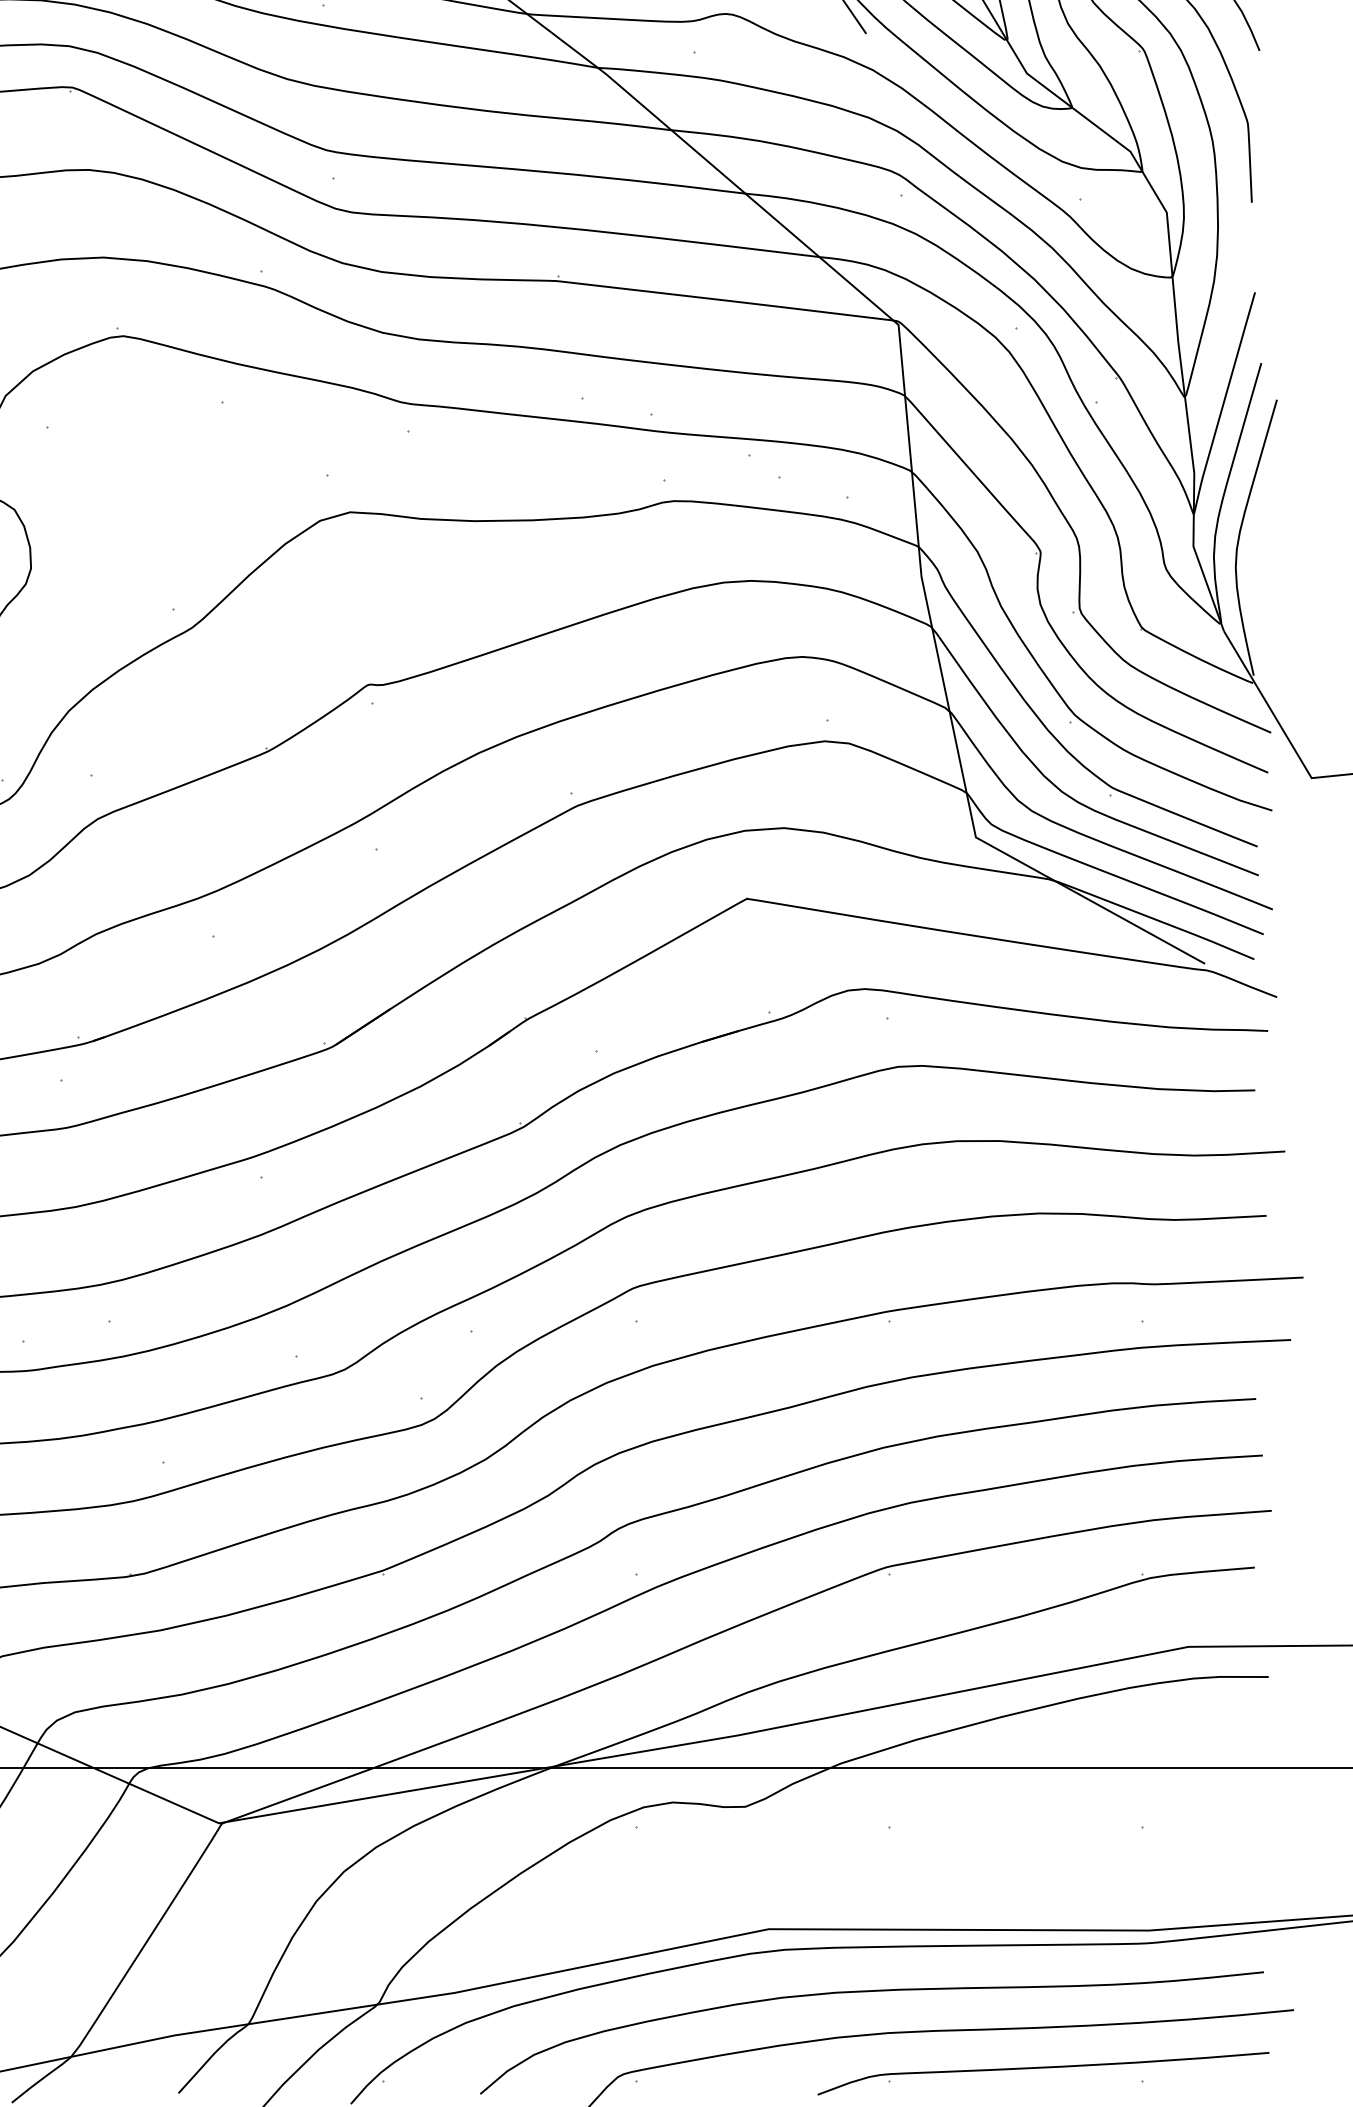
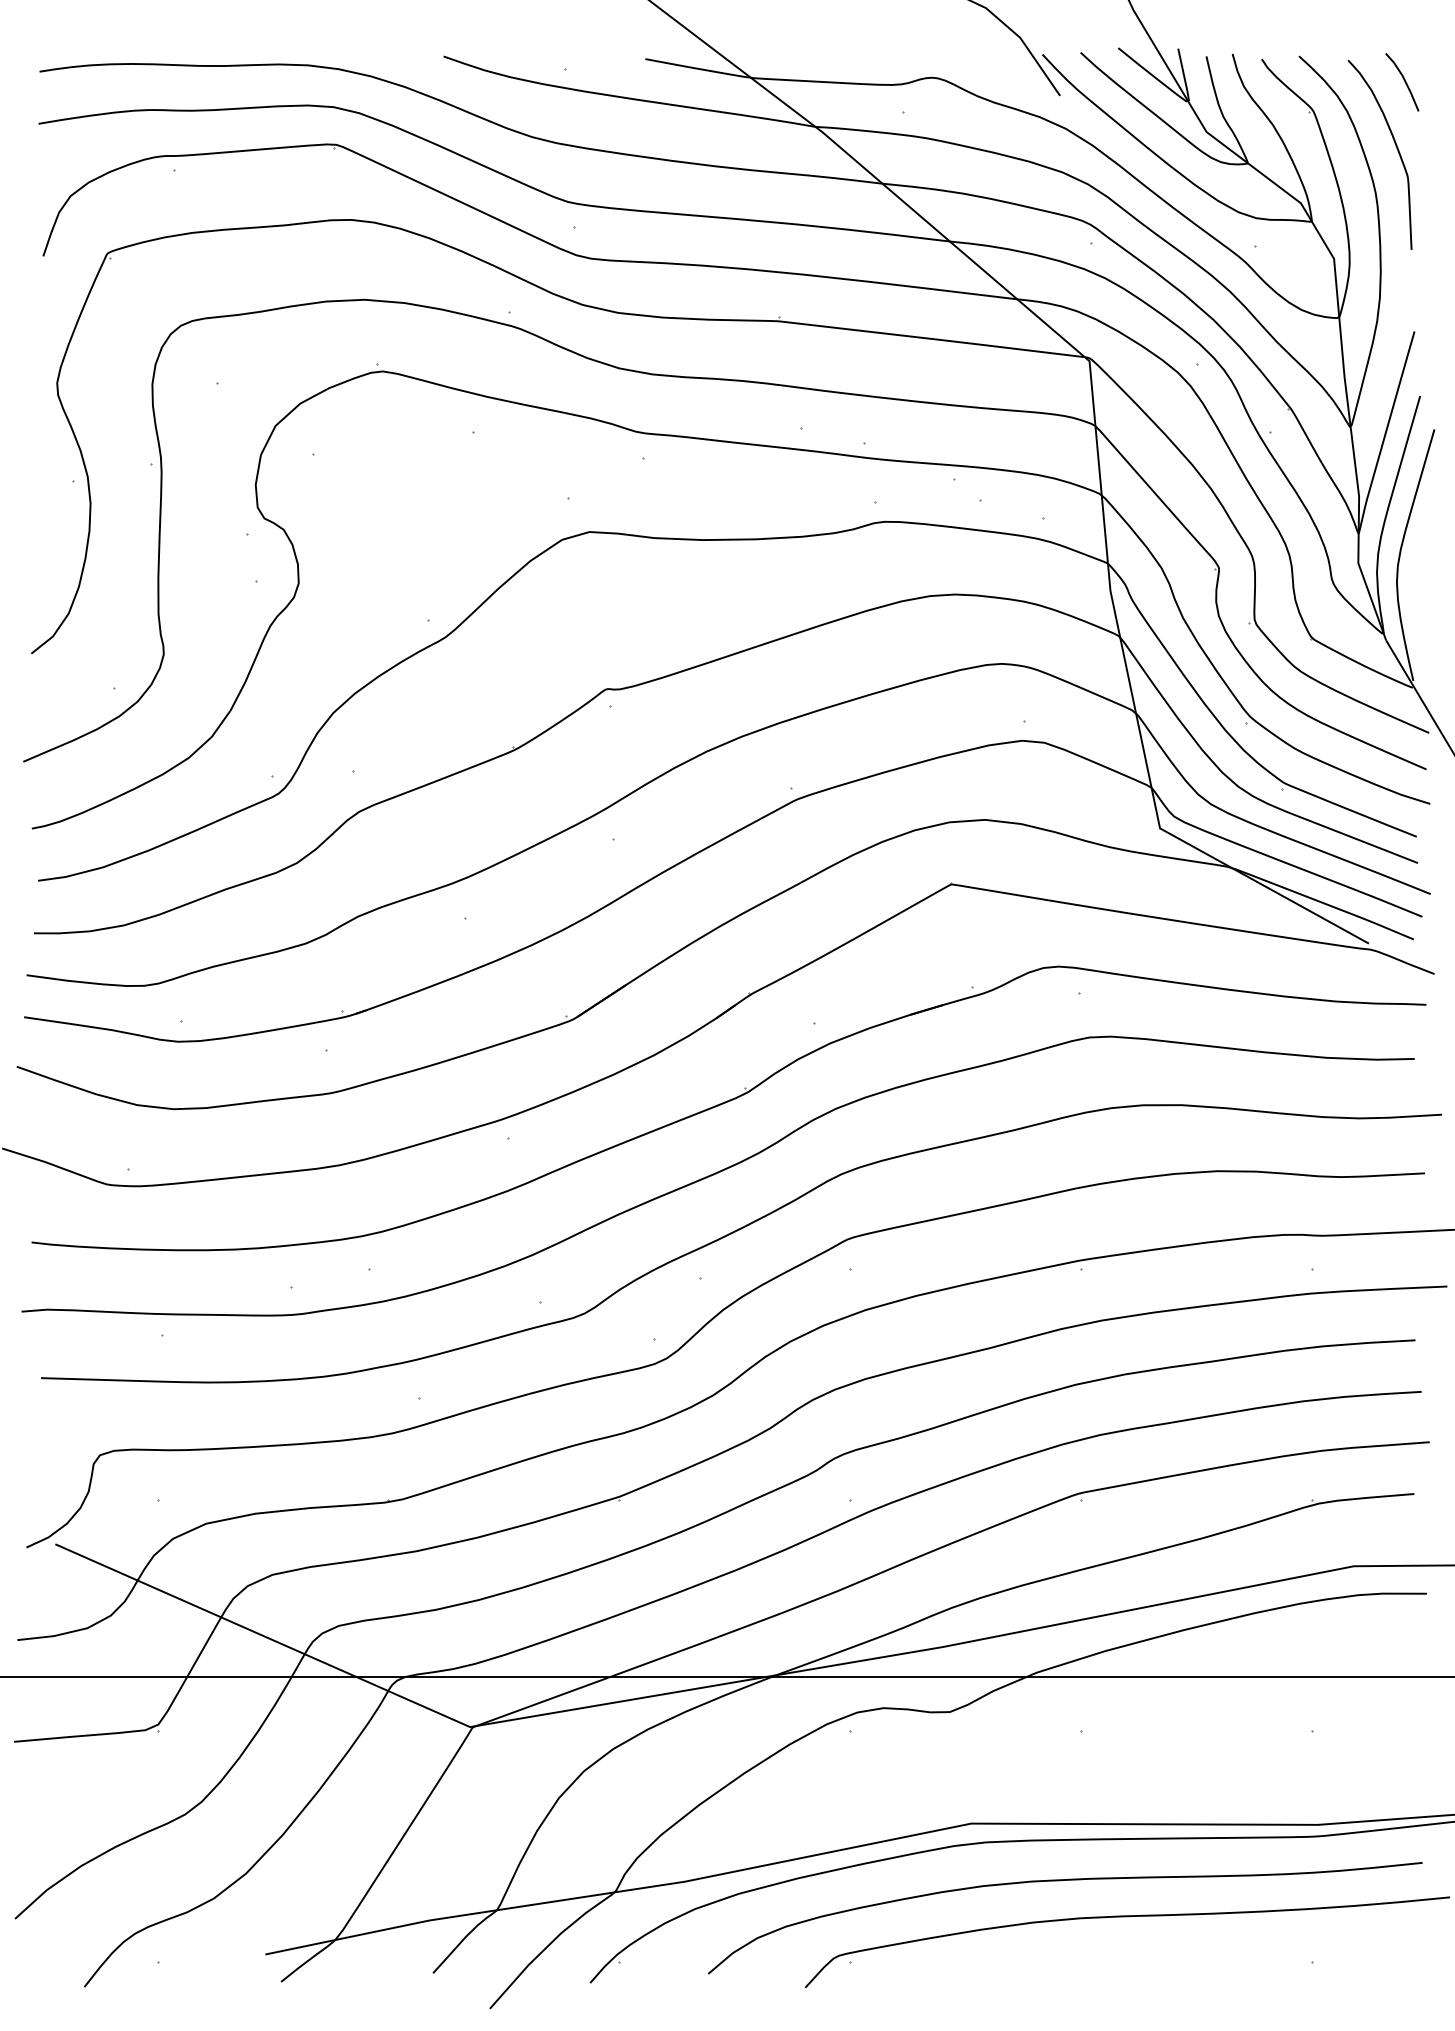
part: (1043, 2073) -> (1221, 1955), removed

